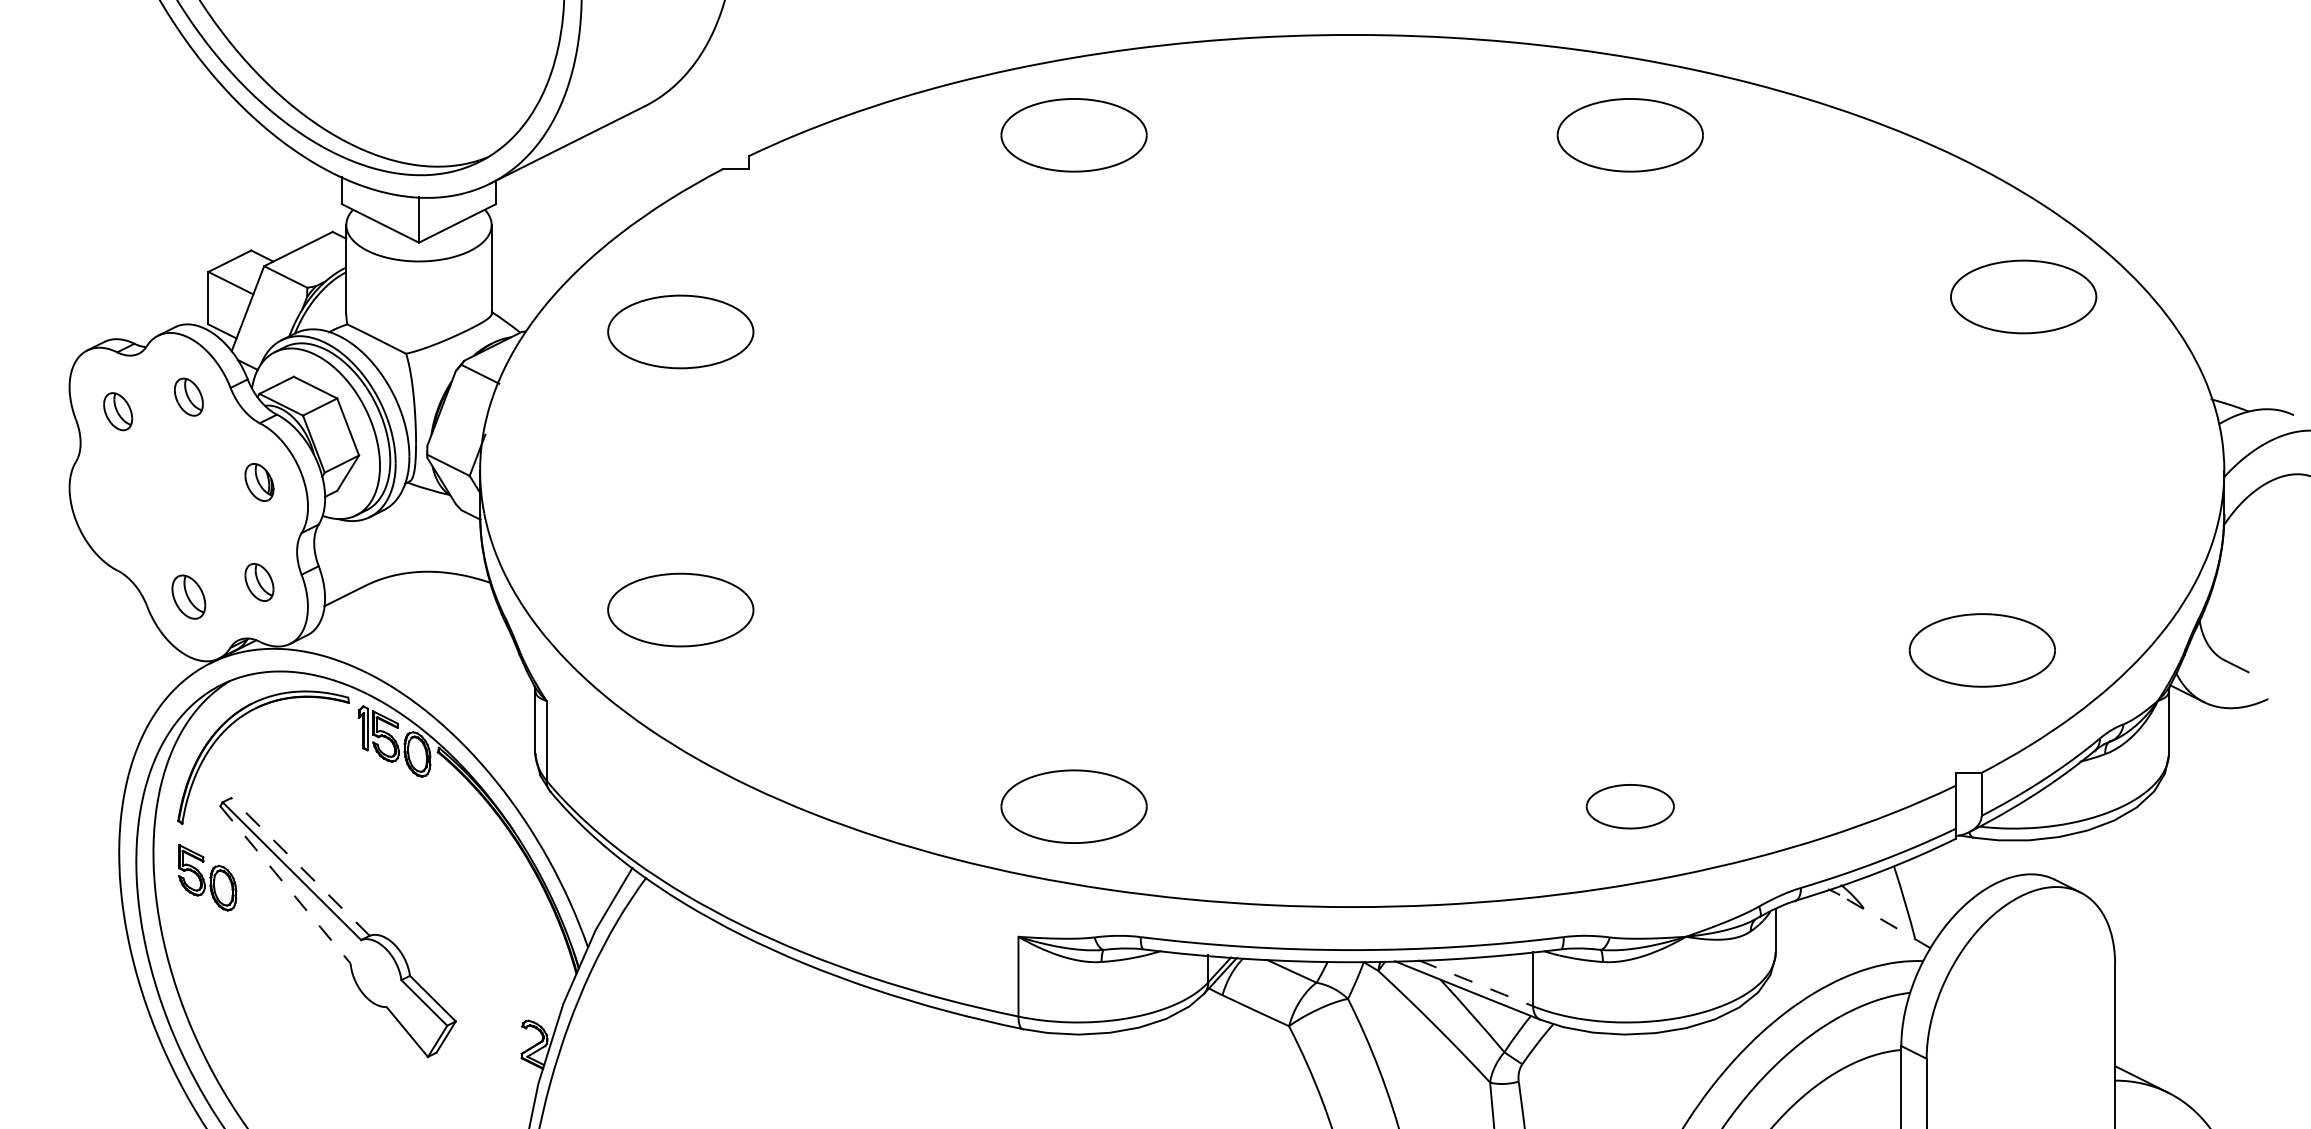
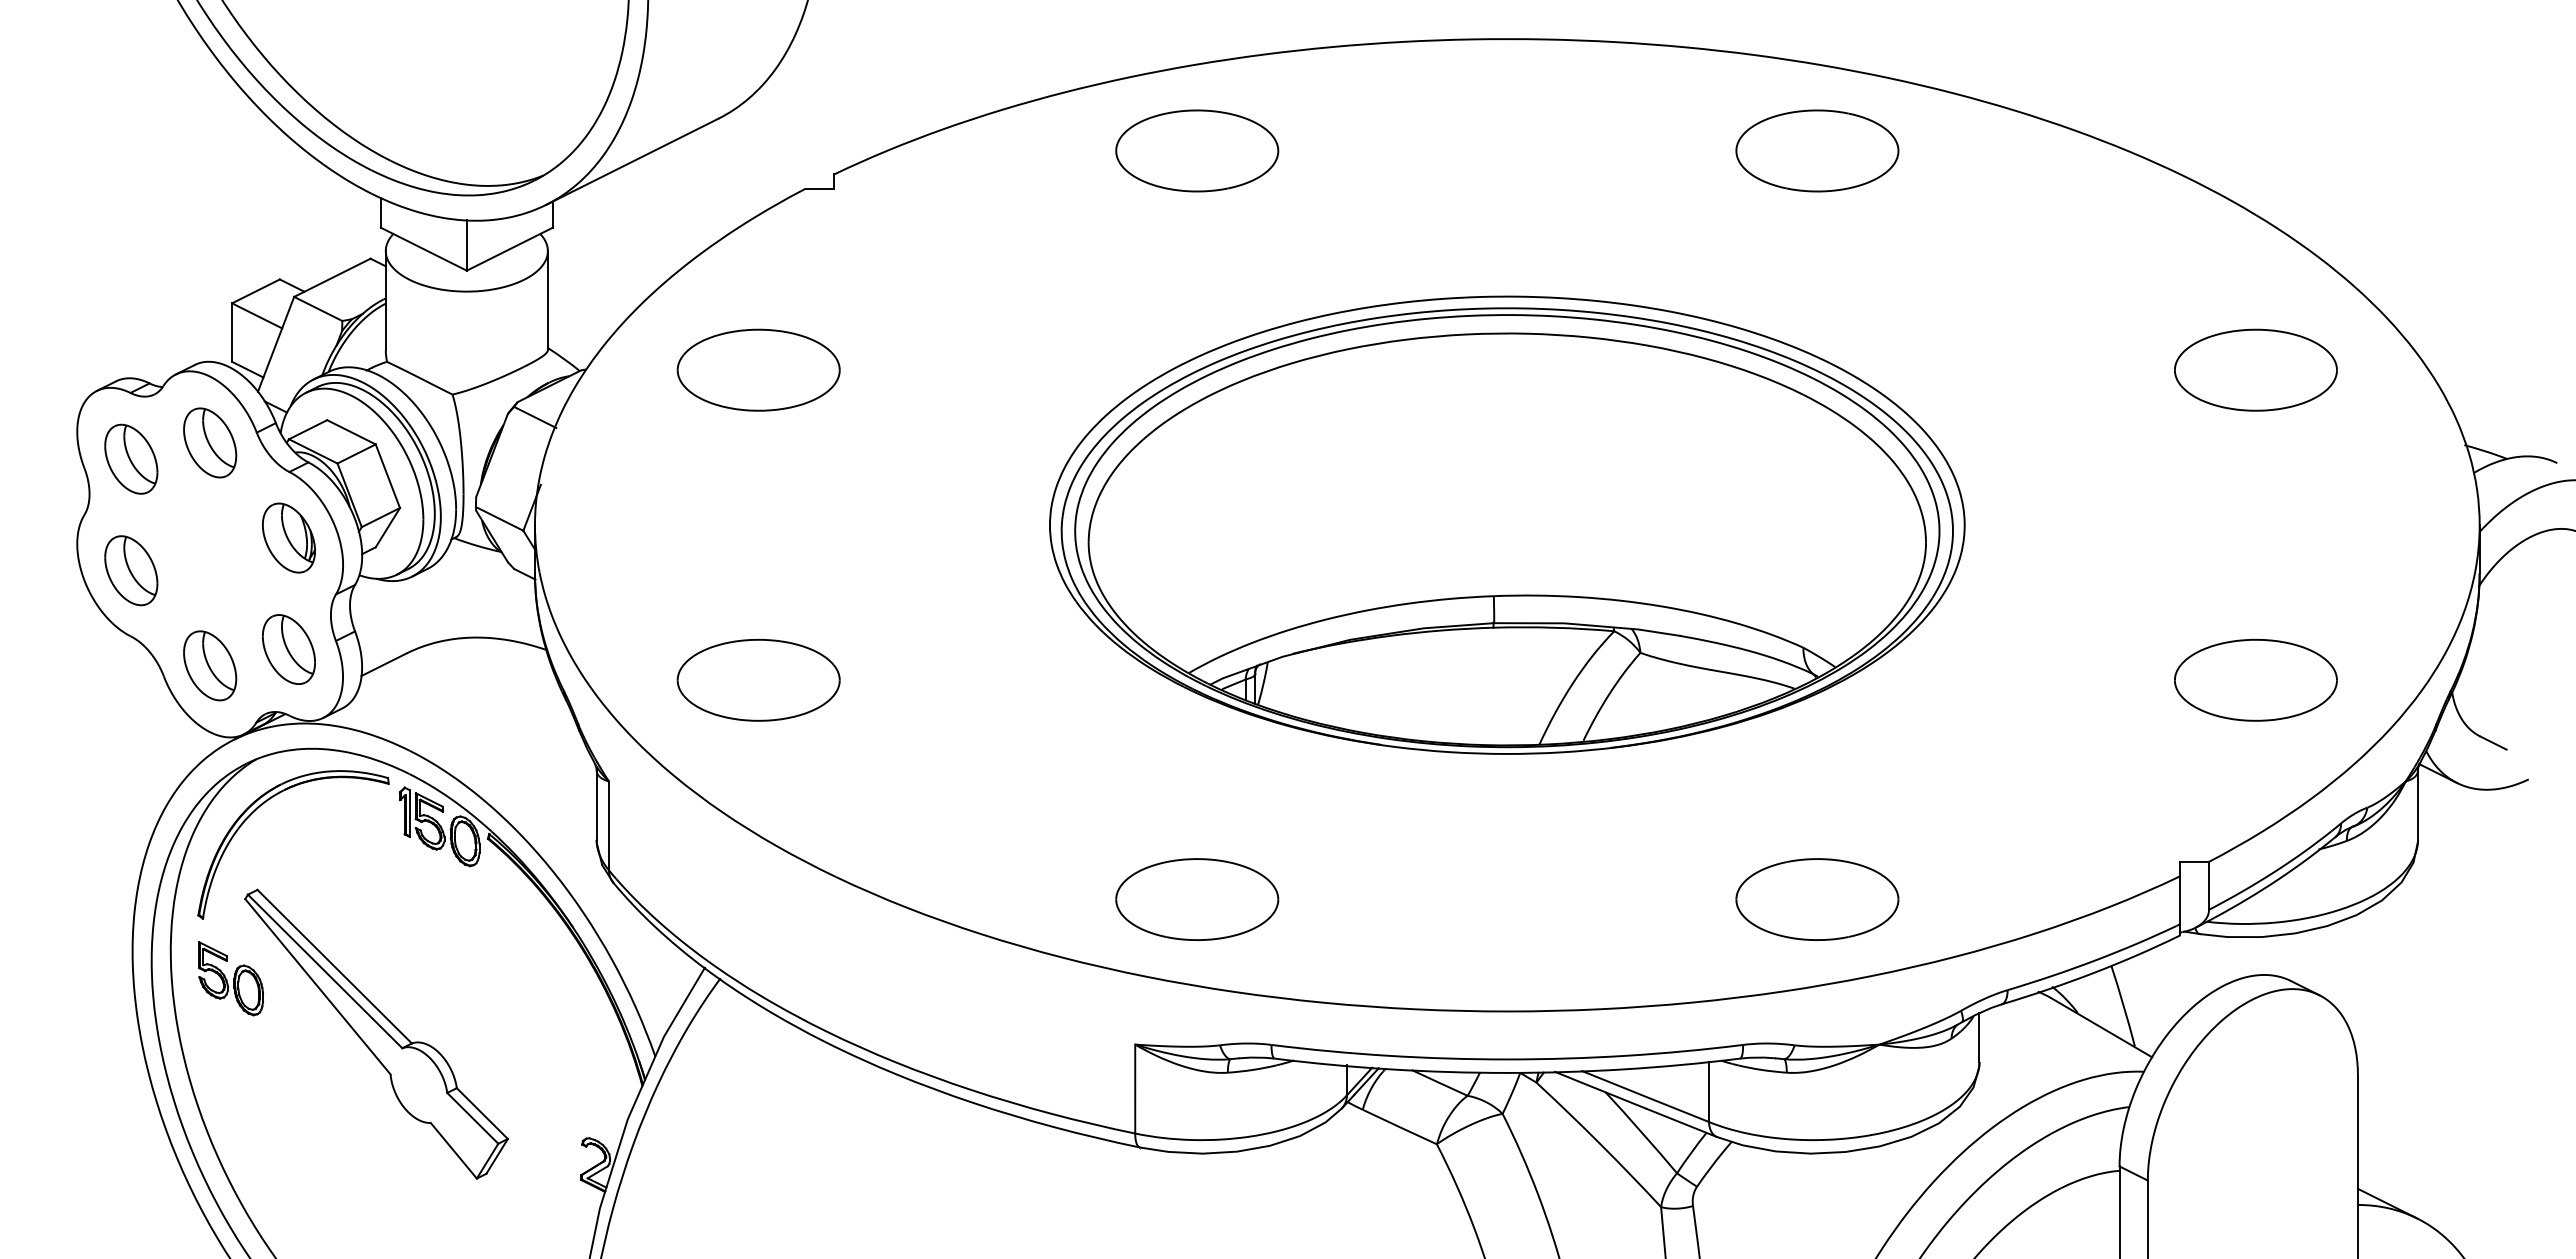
part: (2023, 296) -> (2255, 369), moved
part: (189, 396) -> (210, 442), size x1.67
part: (118, 411) -> (131, 458), size x1.67
part: (1352, 470) -> (1507, 524), added
part: (259, 481) -> (288, 537), size x1.67
part: (118, 511) -> (131, 570), added
part: (259, 582) -> (288, 649), size x1.67
part: (189, 596) -> (210, 665), size x1.43
part: (1981, 649) -> (2255, 679), moved
part: (1630, 806) -> (1817, 899), size x1.67
line: (300, 866) -> (334, 966), dashed -> solid
line: (285, 884) -> (317, 986), dashed -> solid
line: (1885, 921) -> (2101, 1027), dashed -> solid
arc: (1476, 983) -> (1645, 1096), dashed -> solid

